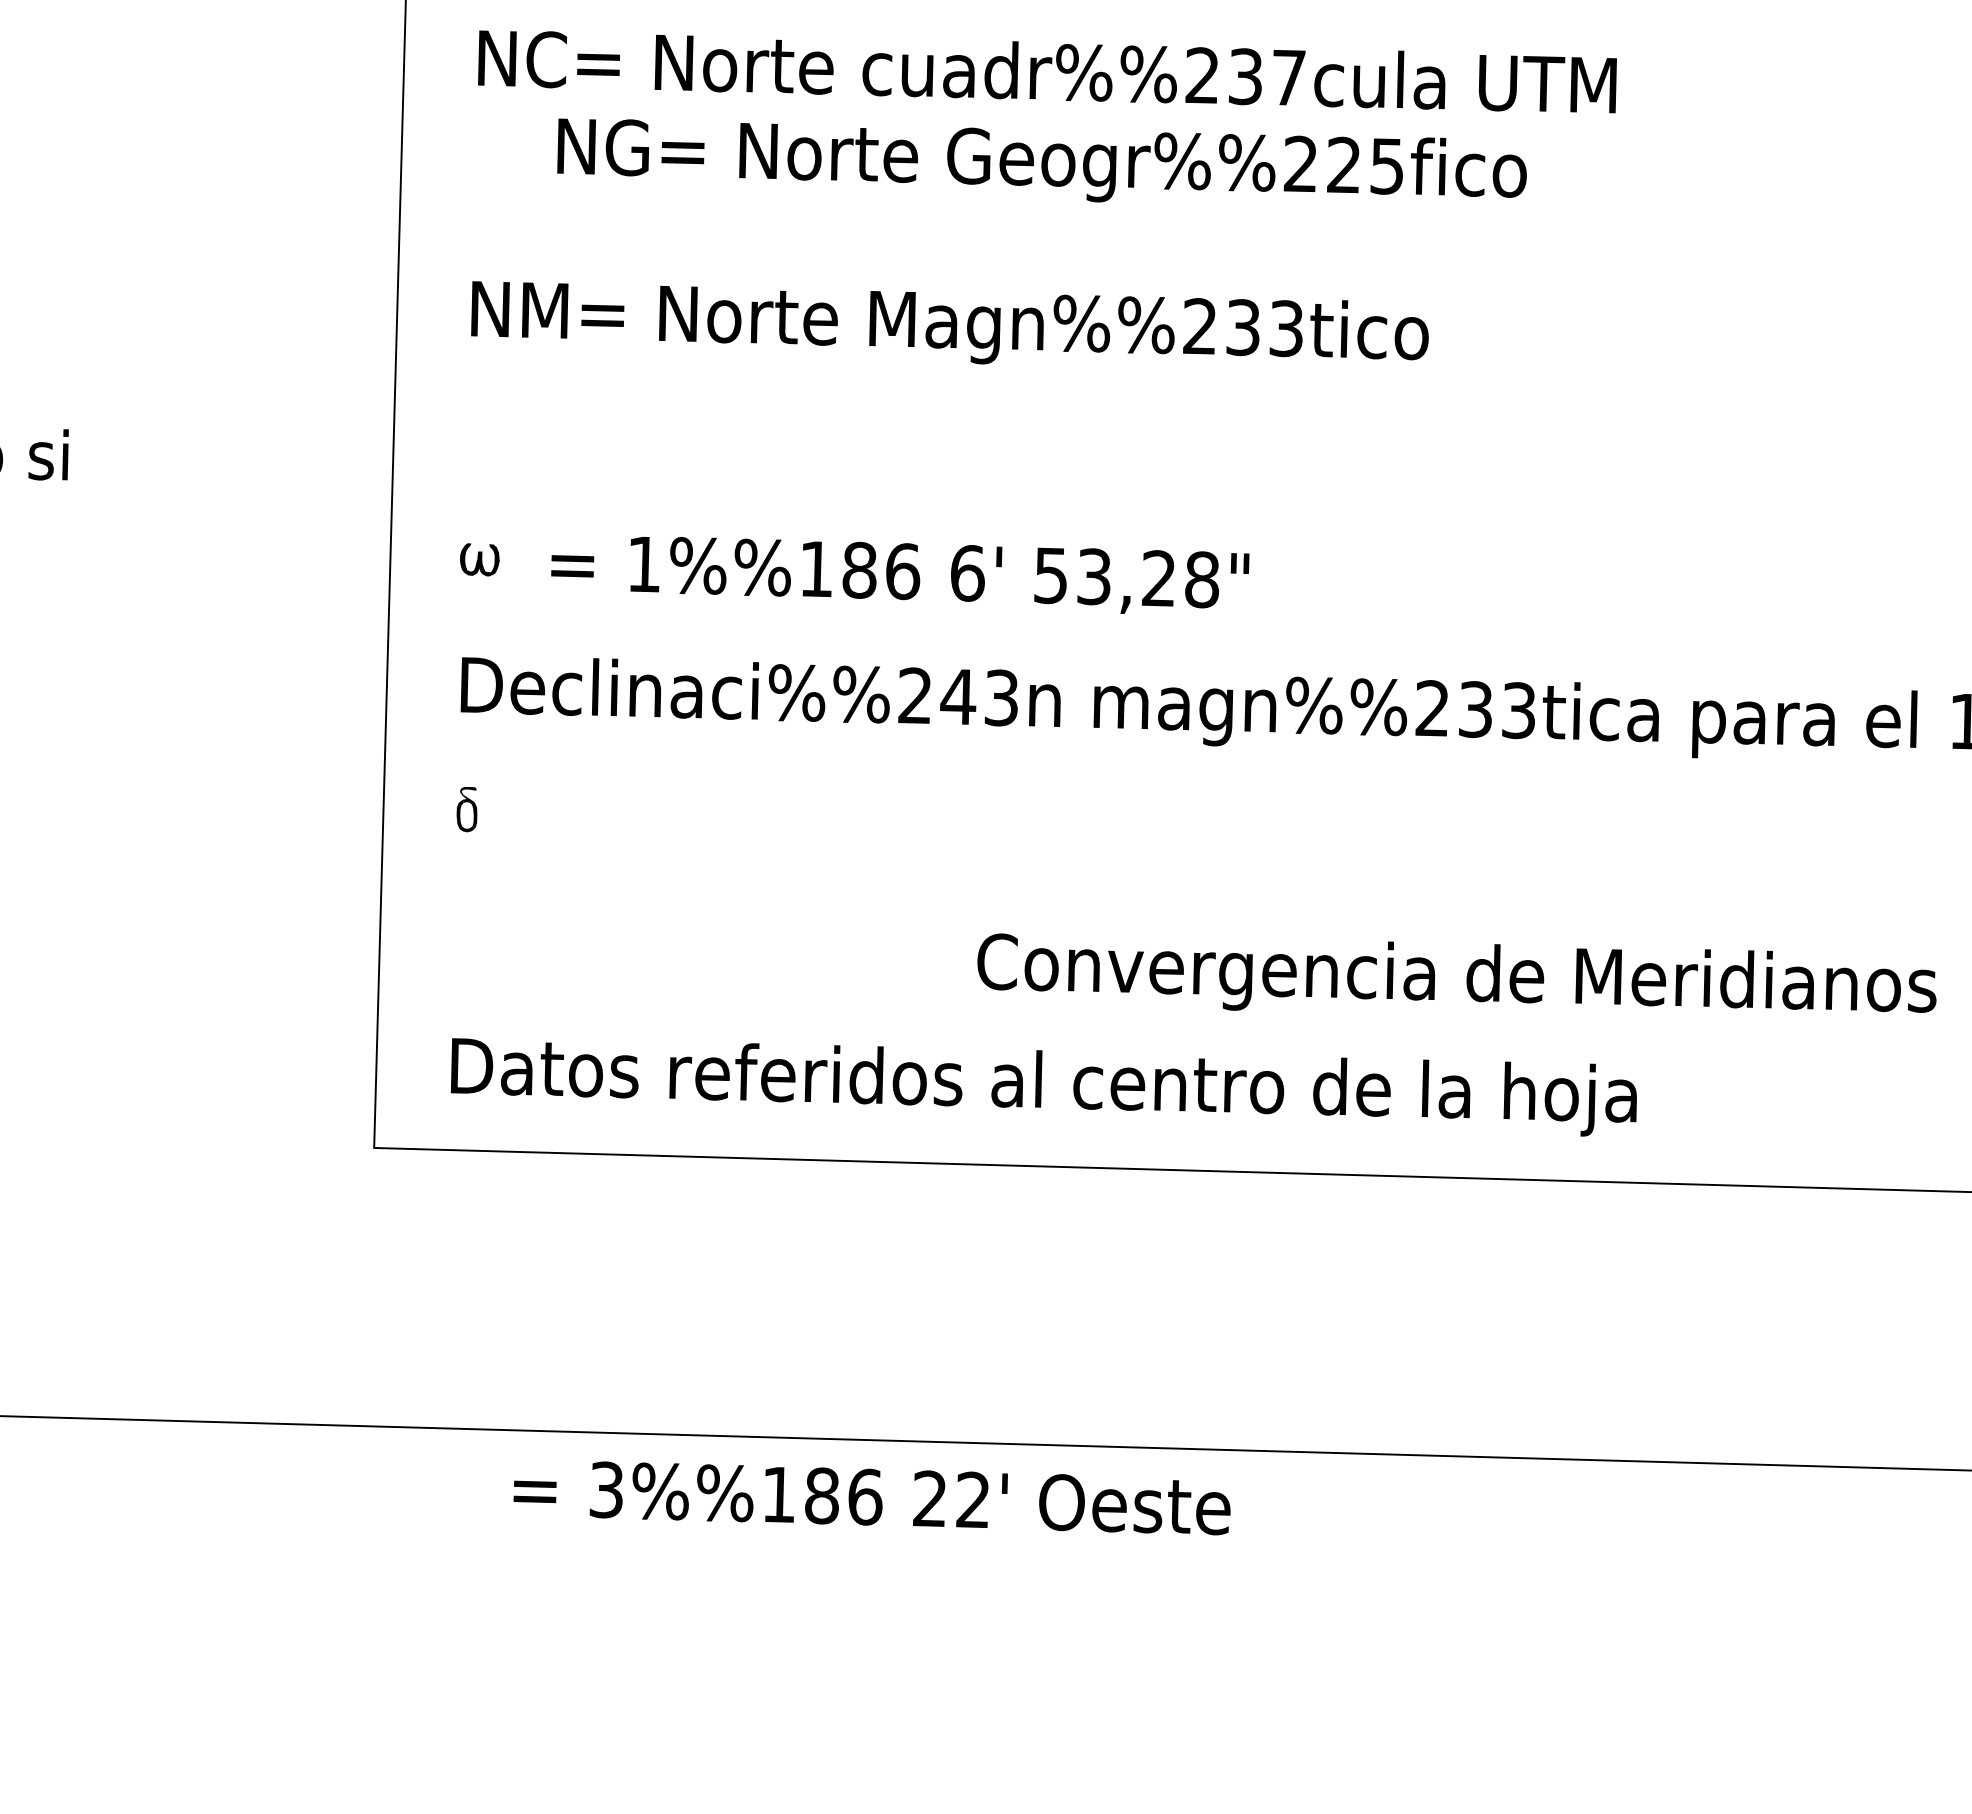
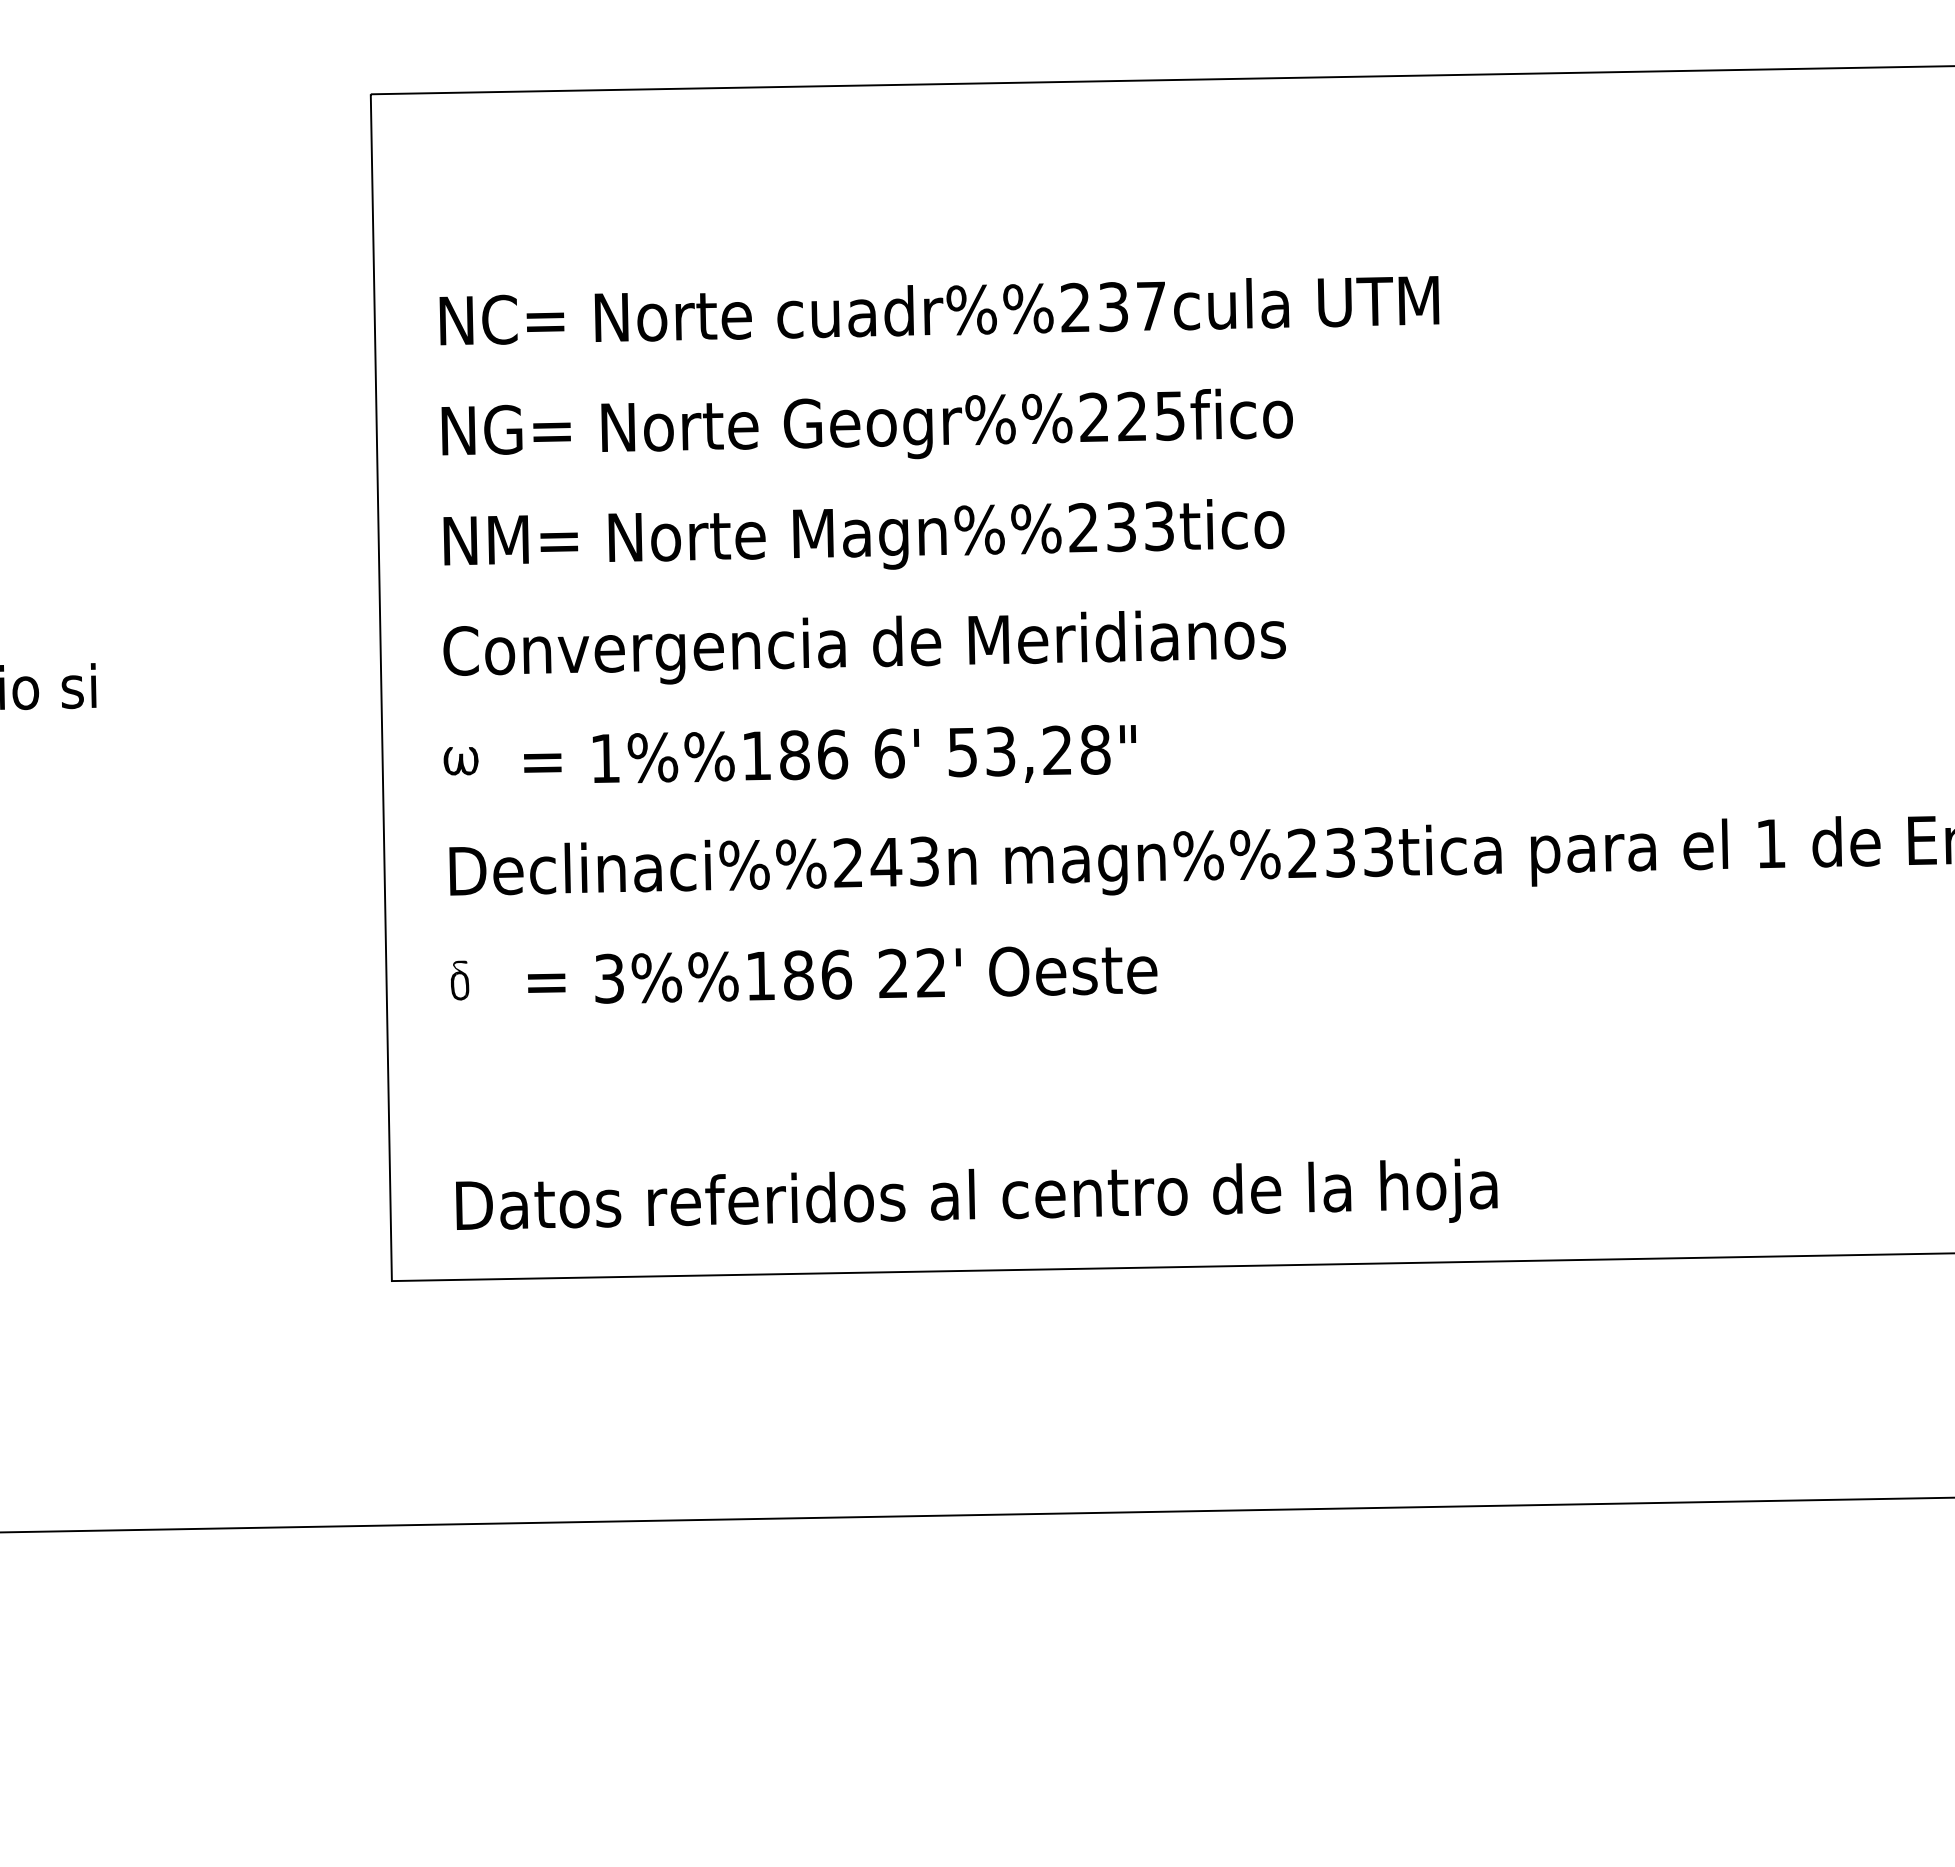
text: (1041, 159) -> (866, 423), moved
text: (1456, 978) -> (864, 647), moved
text: (872, 1497) -> (842, 974), moved

